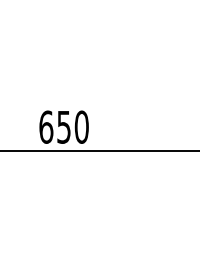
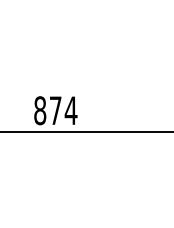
text: (63, 126) -> (55, 110), 650 -> 874

